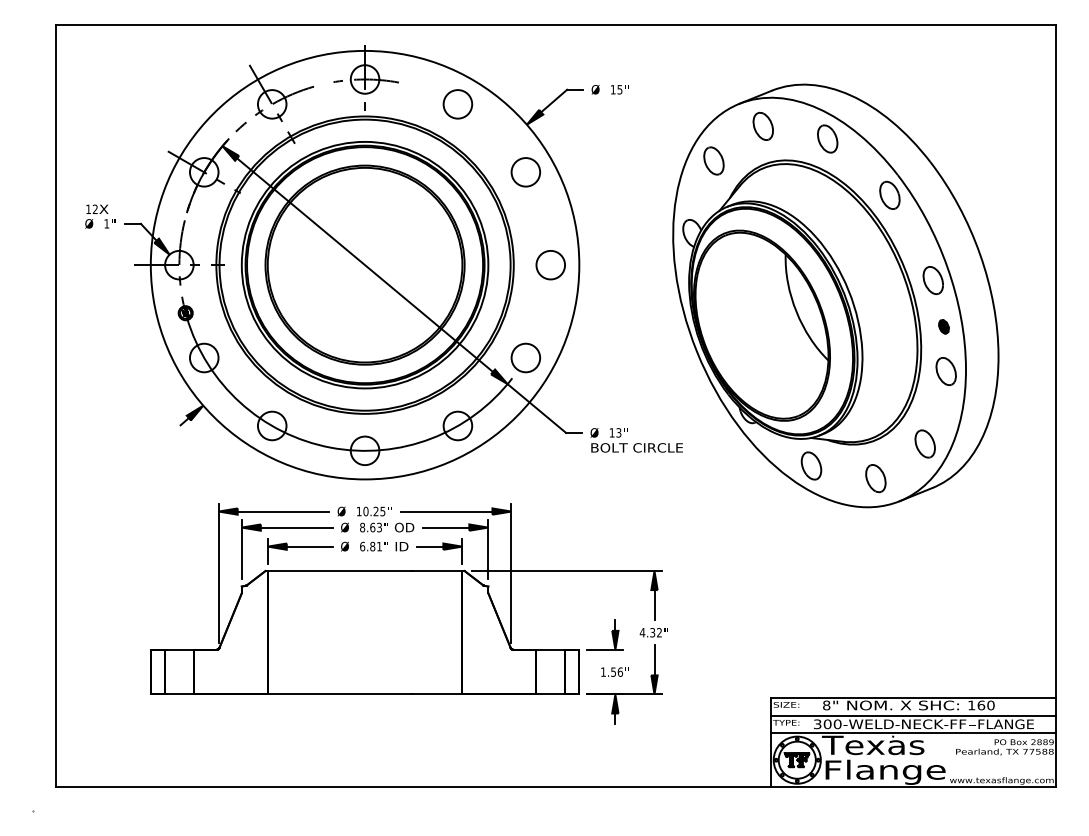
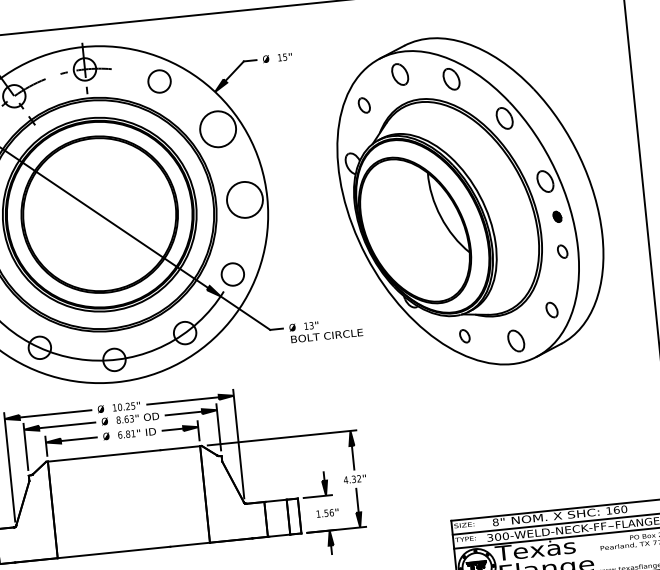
part: (713, 160) -> (363, 105), size x0.7
circle: (525, 172) -> (217, 129), size x1.6
circle: (550, 264) -> (244, 199), size x1.6
part: (945, 371) -> (562, 251), size x0.6
part: (924, 443) -> (551, 309), size x0.7
part: (811, 465) -> (464, 335), size x0.6

